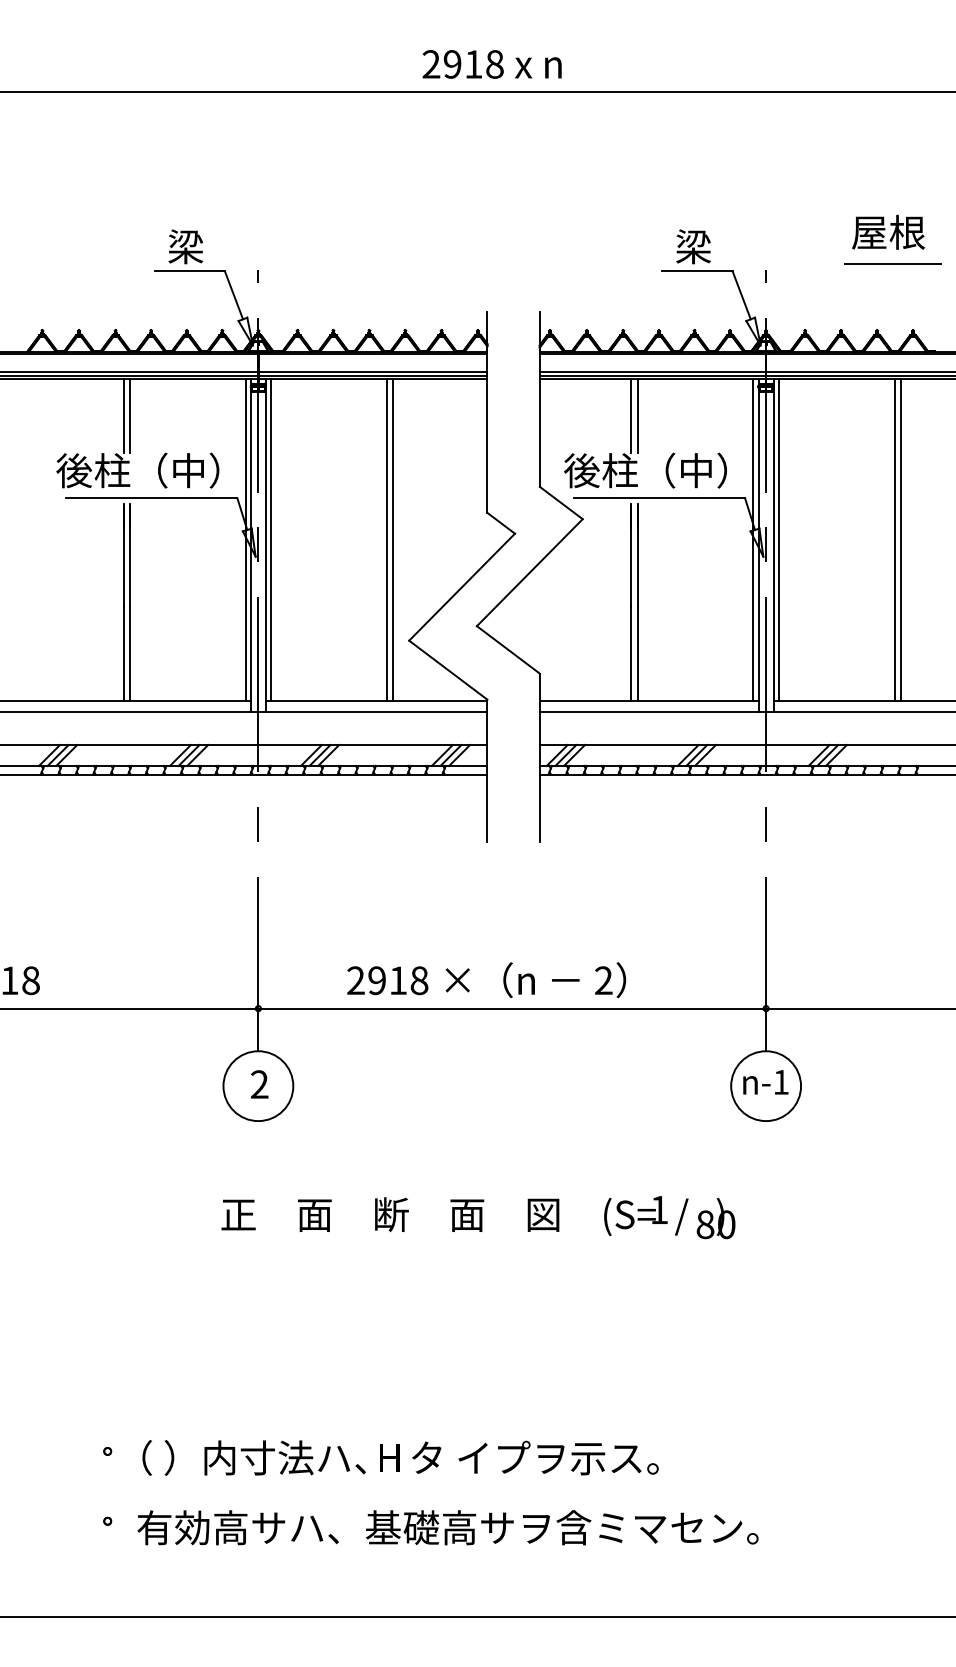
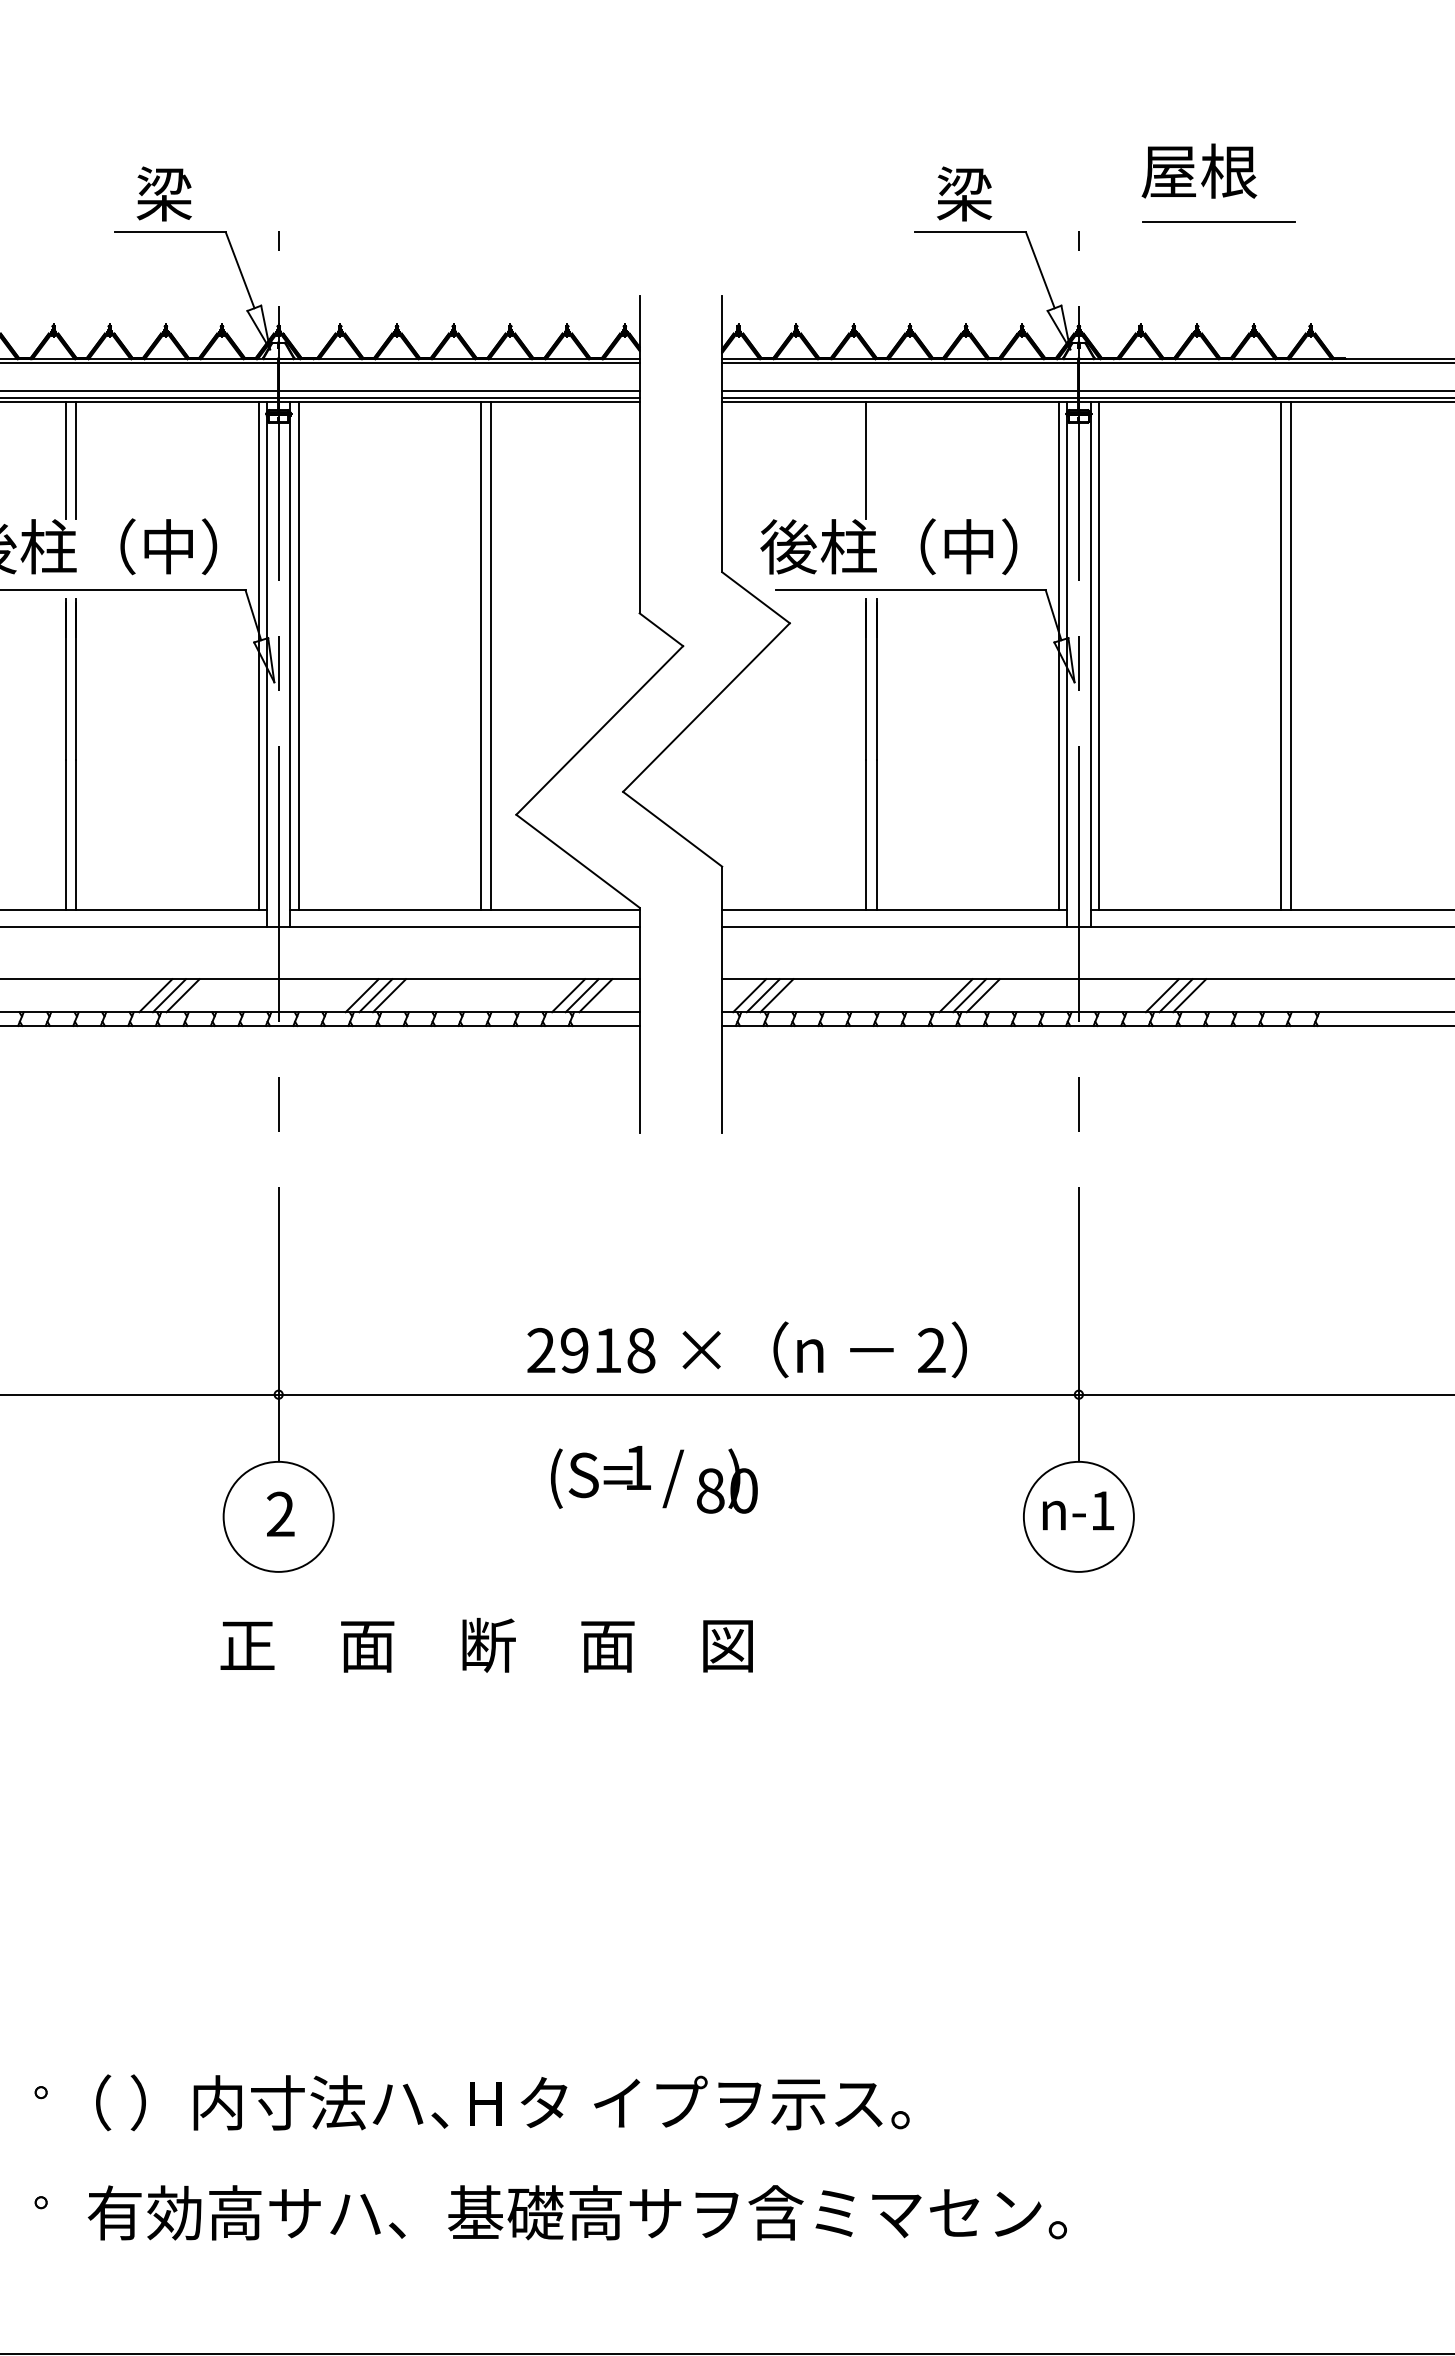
text: (888, 231) -> (1199, 169), moved
line: (892, 263) -> (1218, 220), moved
line: (637, 415) -> (876, 459), removed
text: (486, 980) -> (746, 1350), moved
text: (390, 1214) -> (486, 1645), moved
text: (669, 1217) -> (653, 1479), moved

